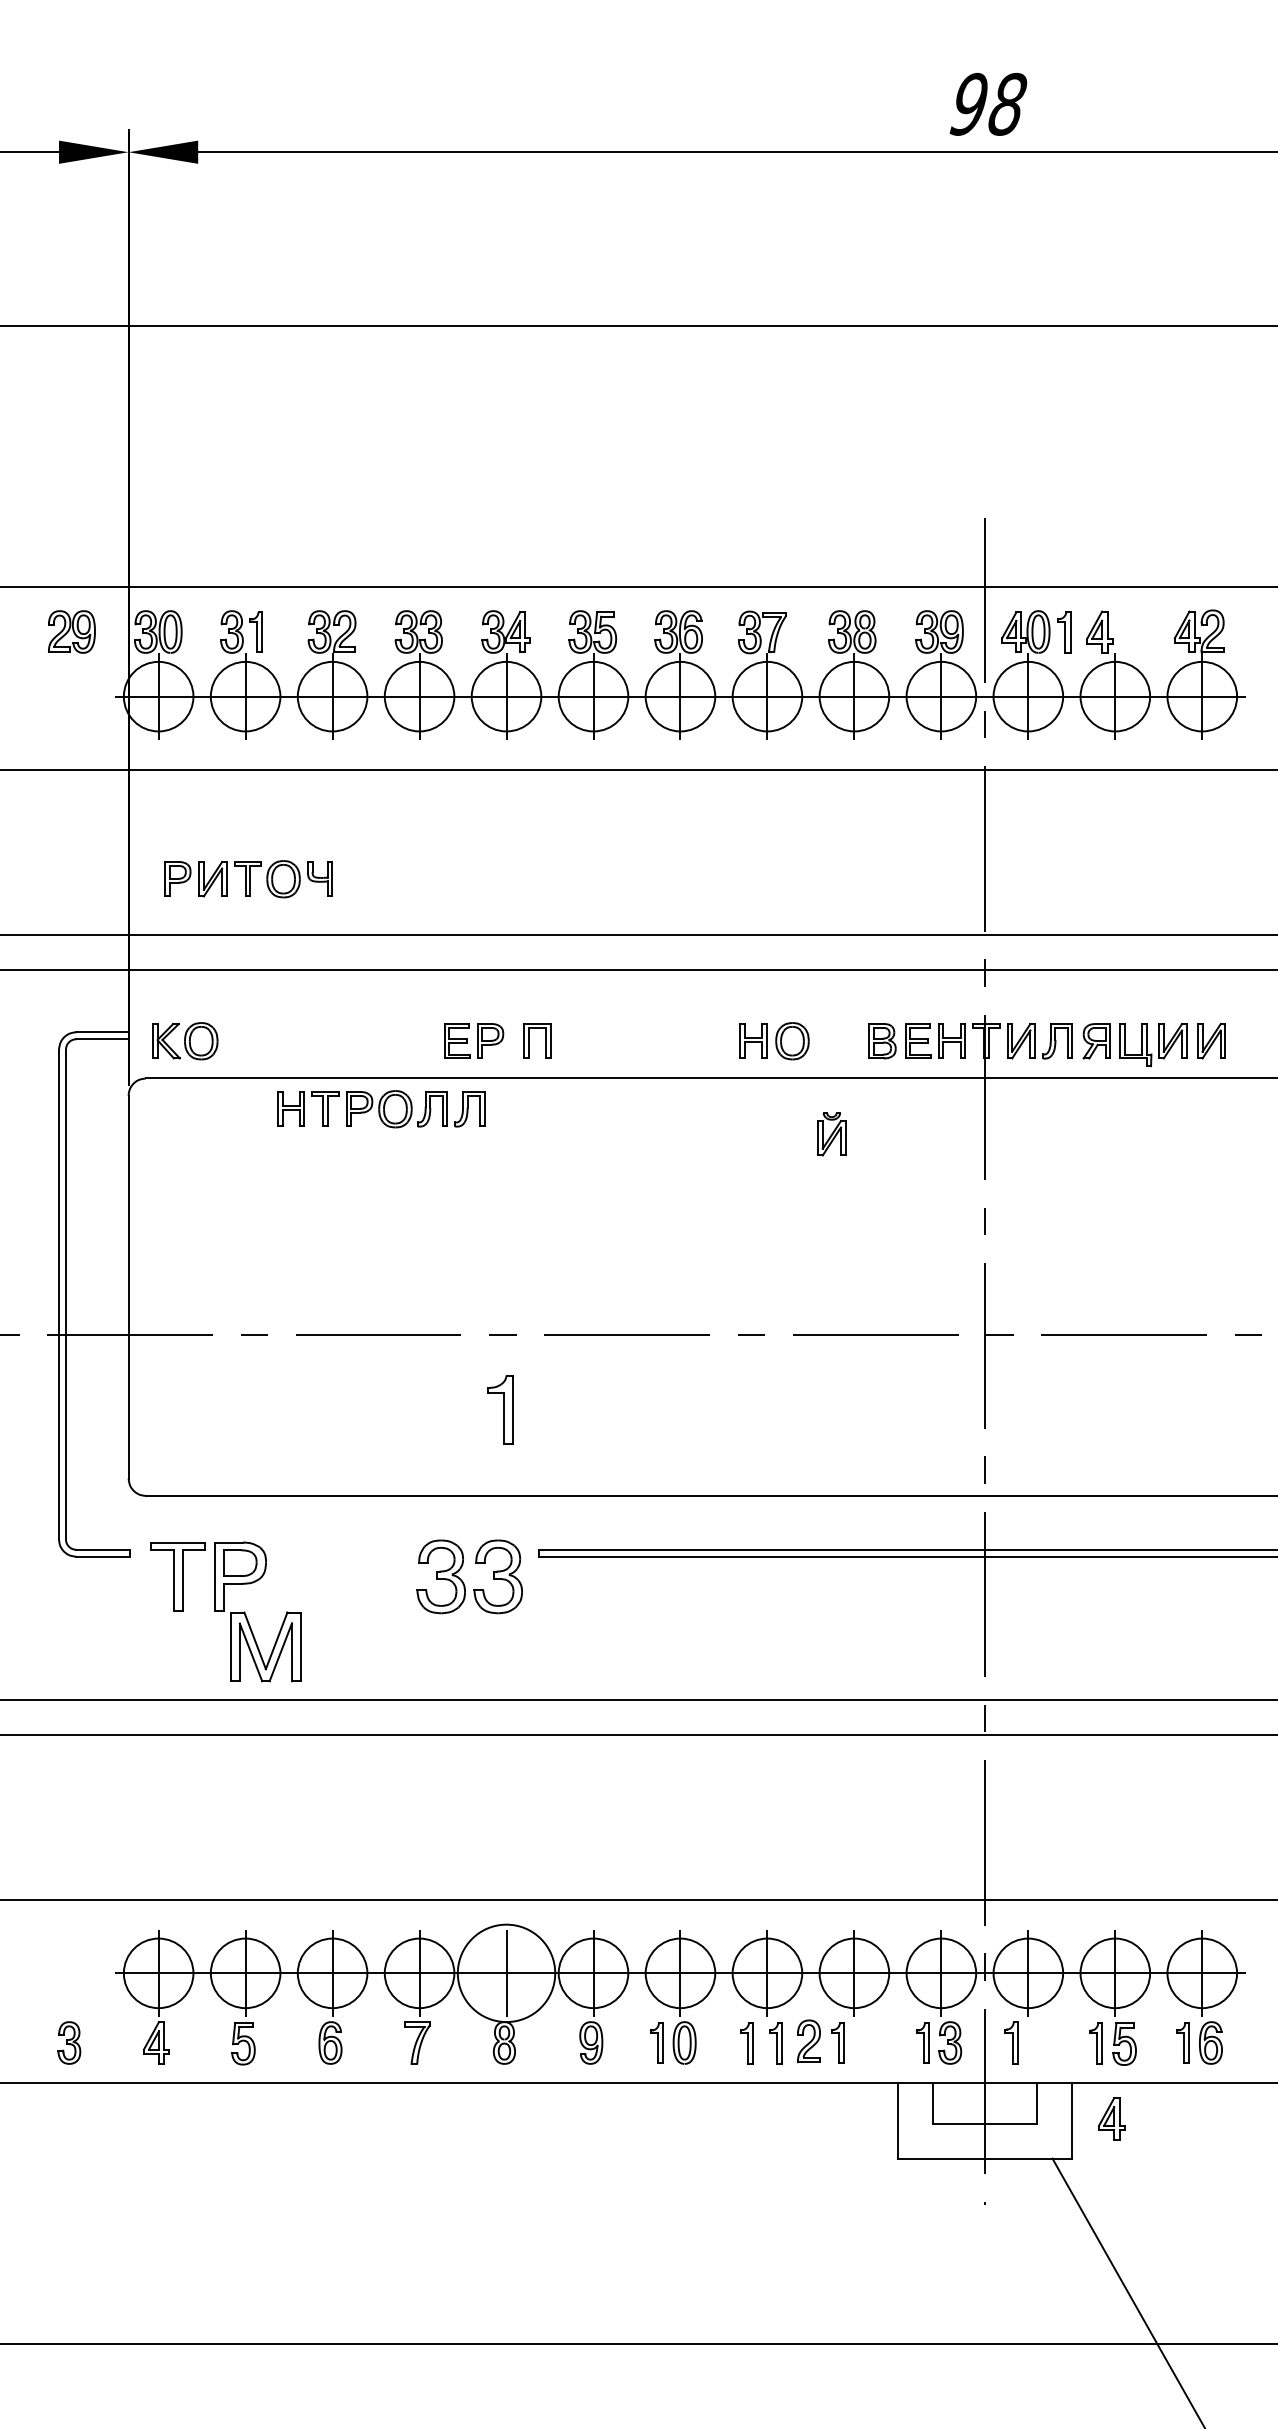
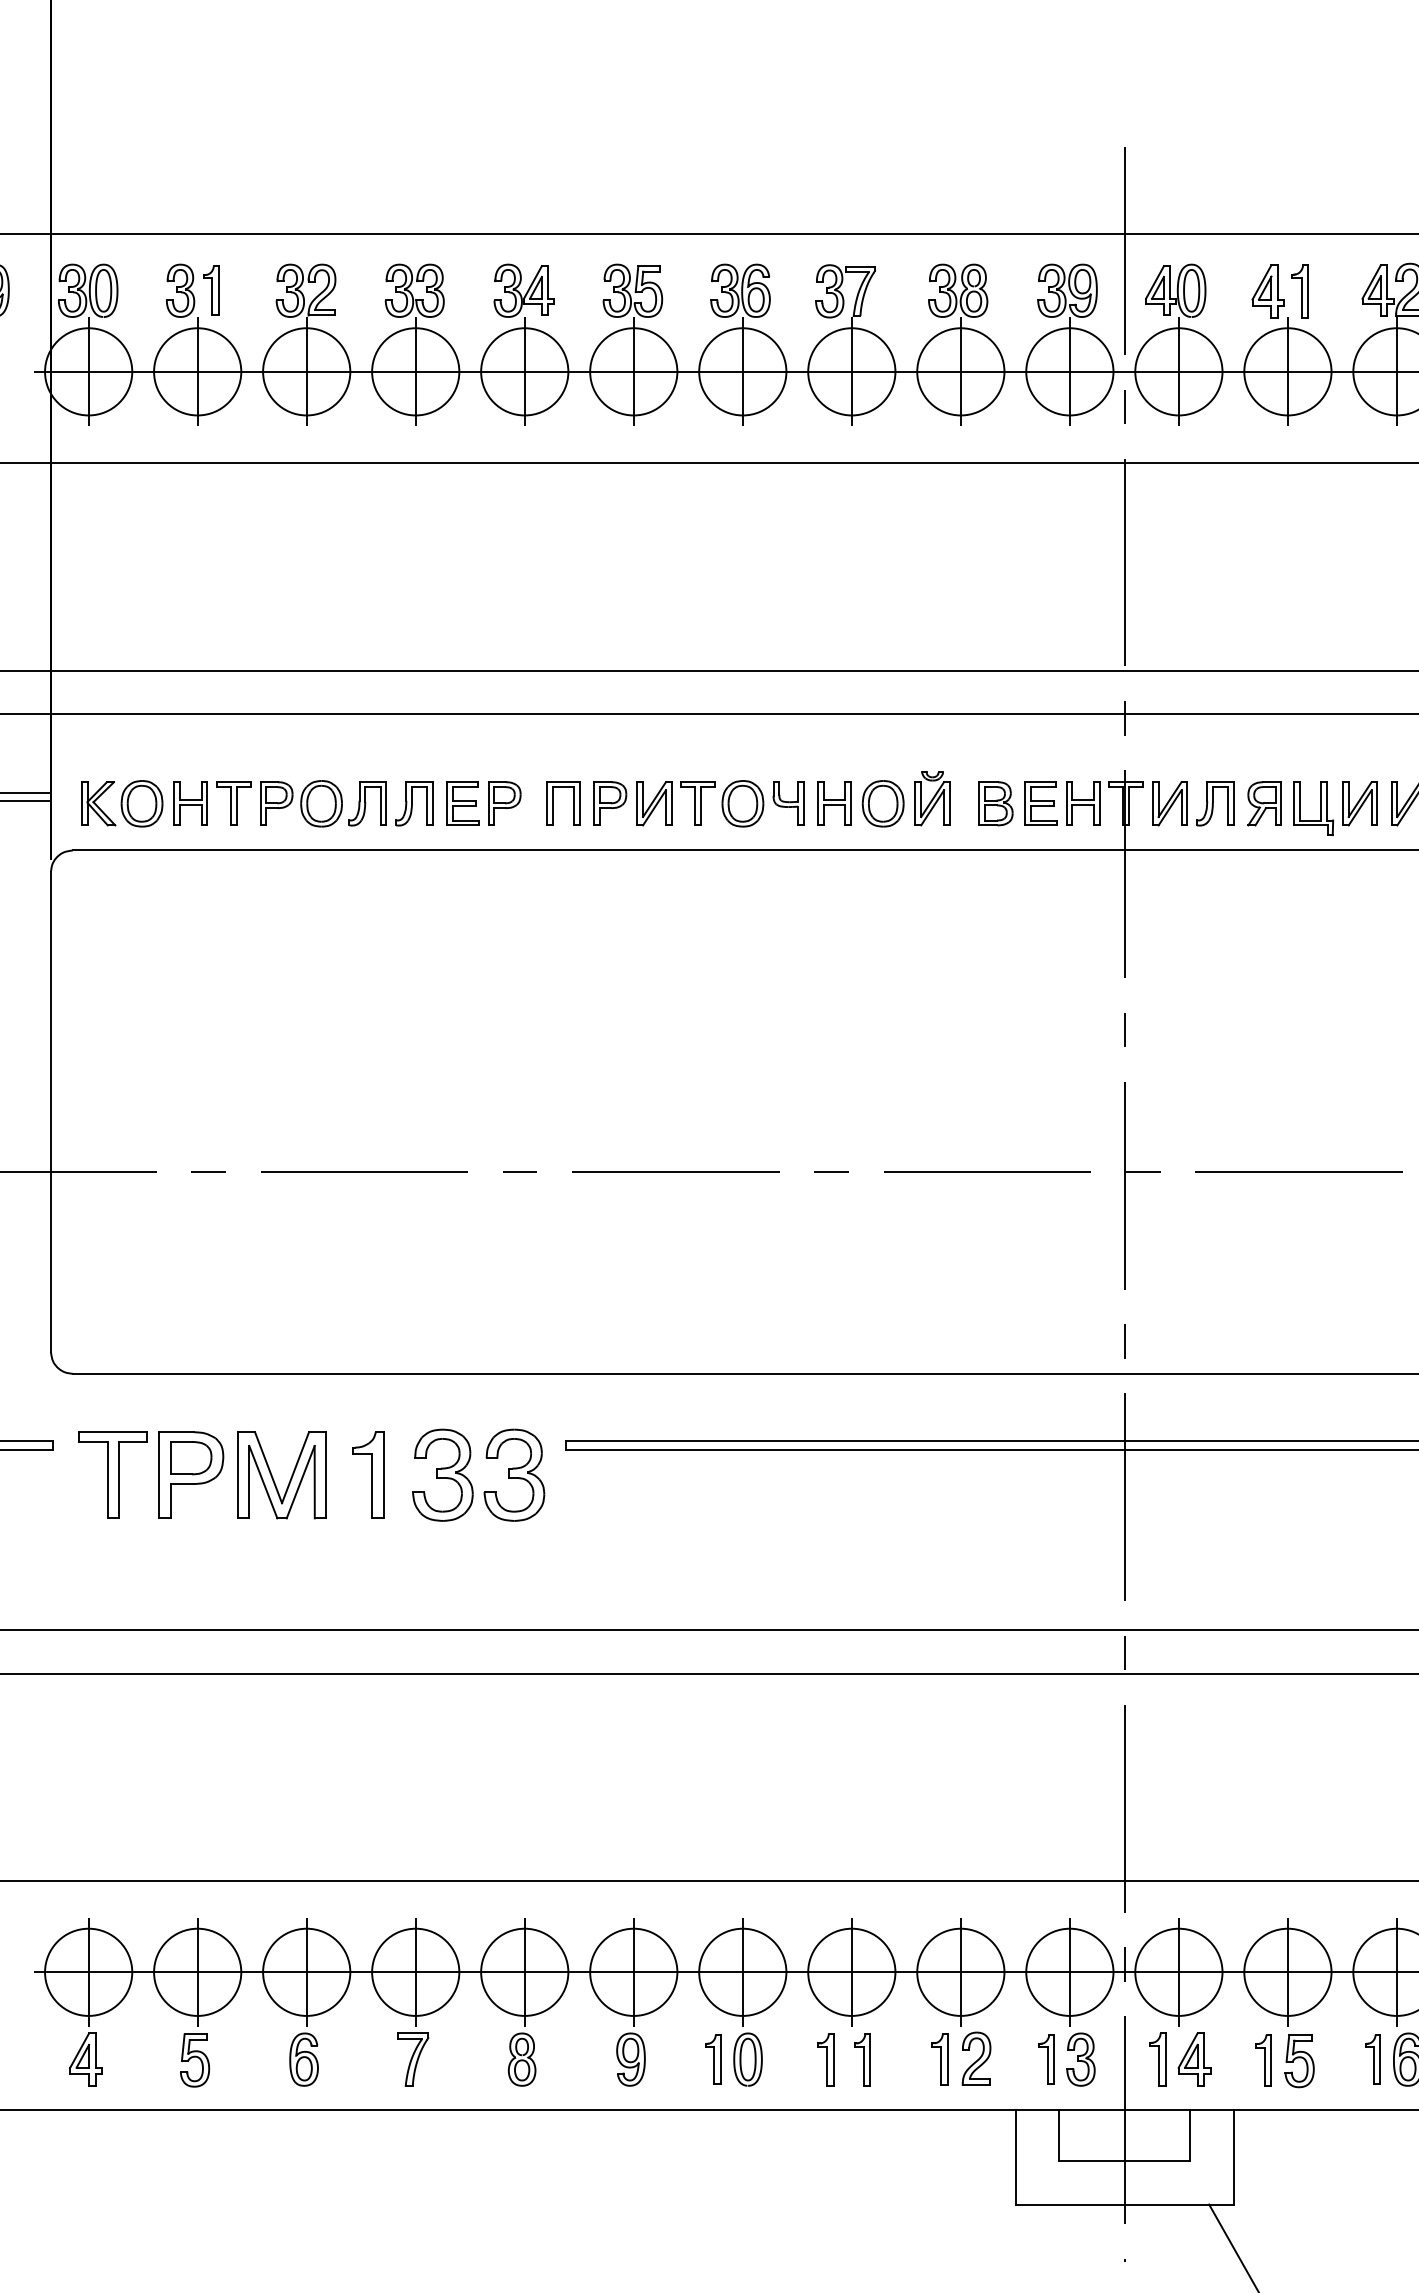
part: (1064, 632) -> (1300, 291), moved
part: (248, 879) -> (698, 804), moved
part: (381, 1109) -> (304, 804), moved
part: (831, 1134) -> (932, 799), moved
part: (500, 1409) -> (368, 1474), moved
part: (259, 1649) -> (273, 1478), moved
circle: (506, 1973) -> (524, 1972), size x0.71
part: (808, 2041) -> (976, 2058), moved
part: (1111, 2118) -> (1194, 2058), moved

